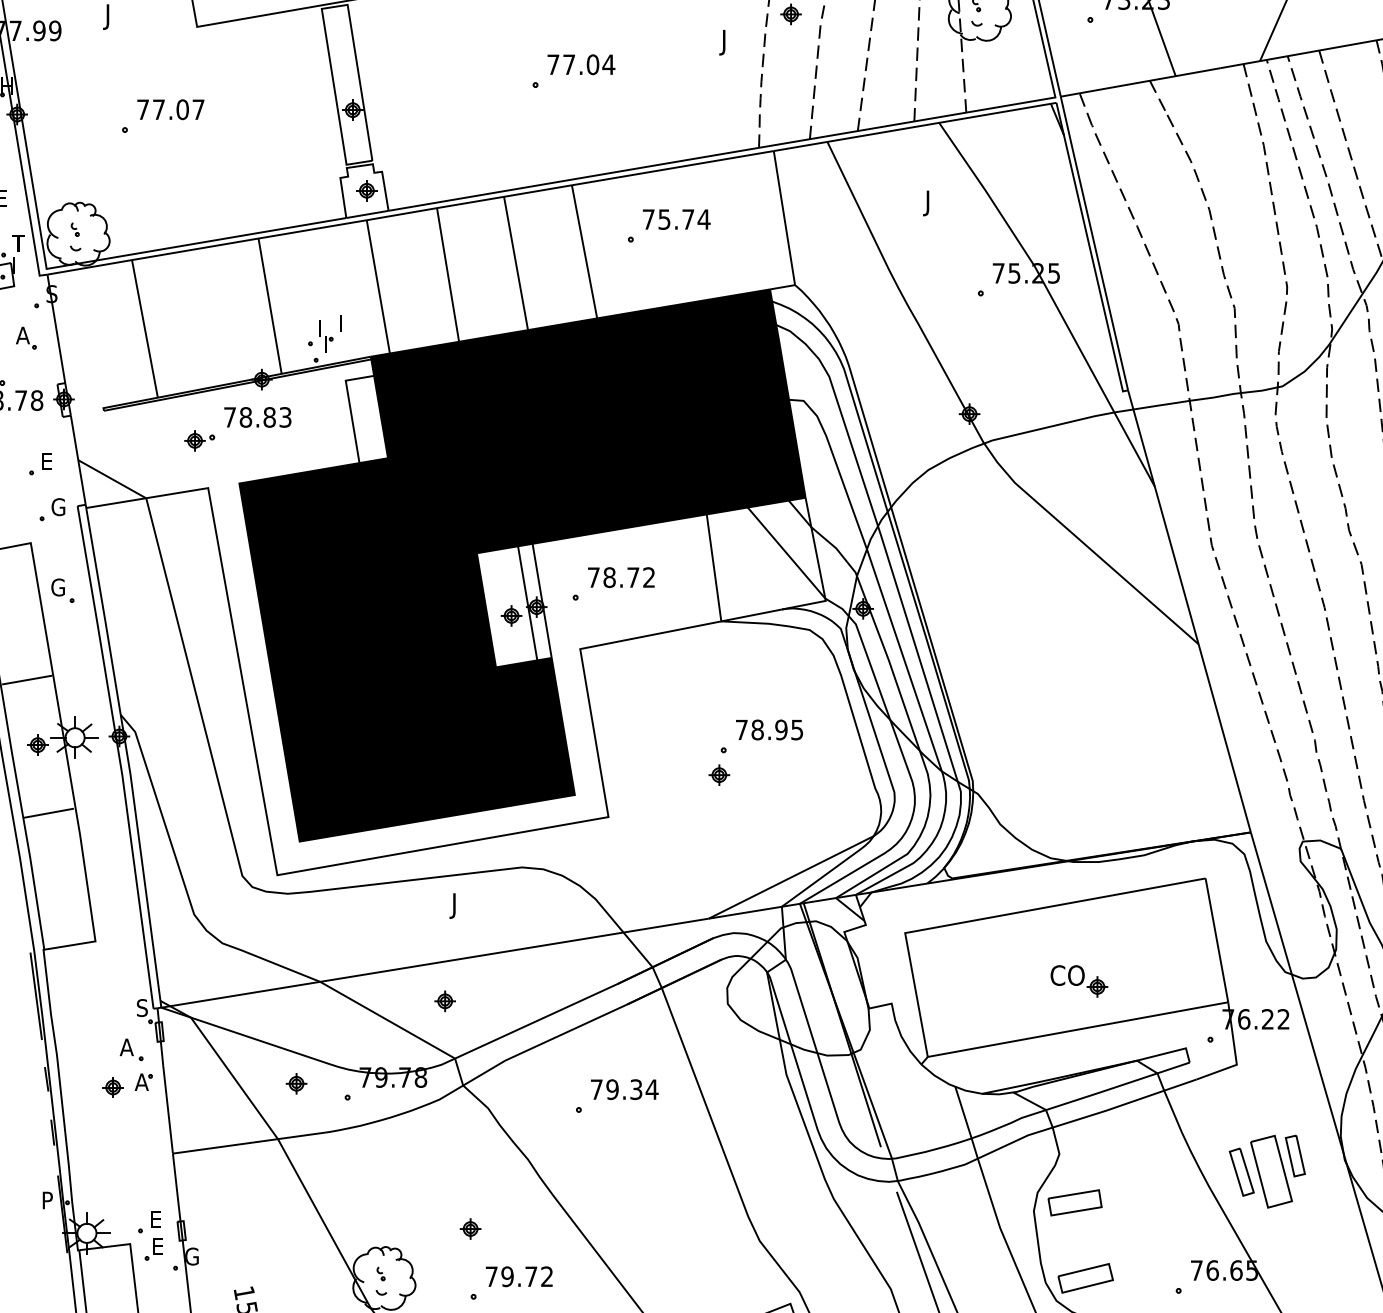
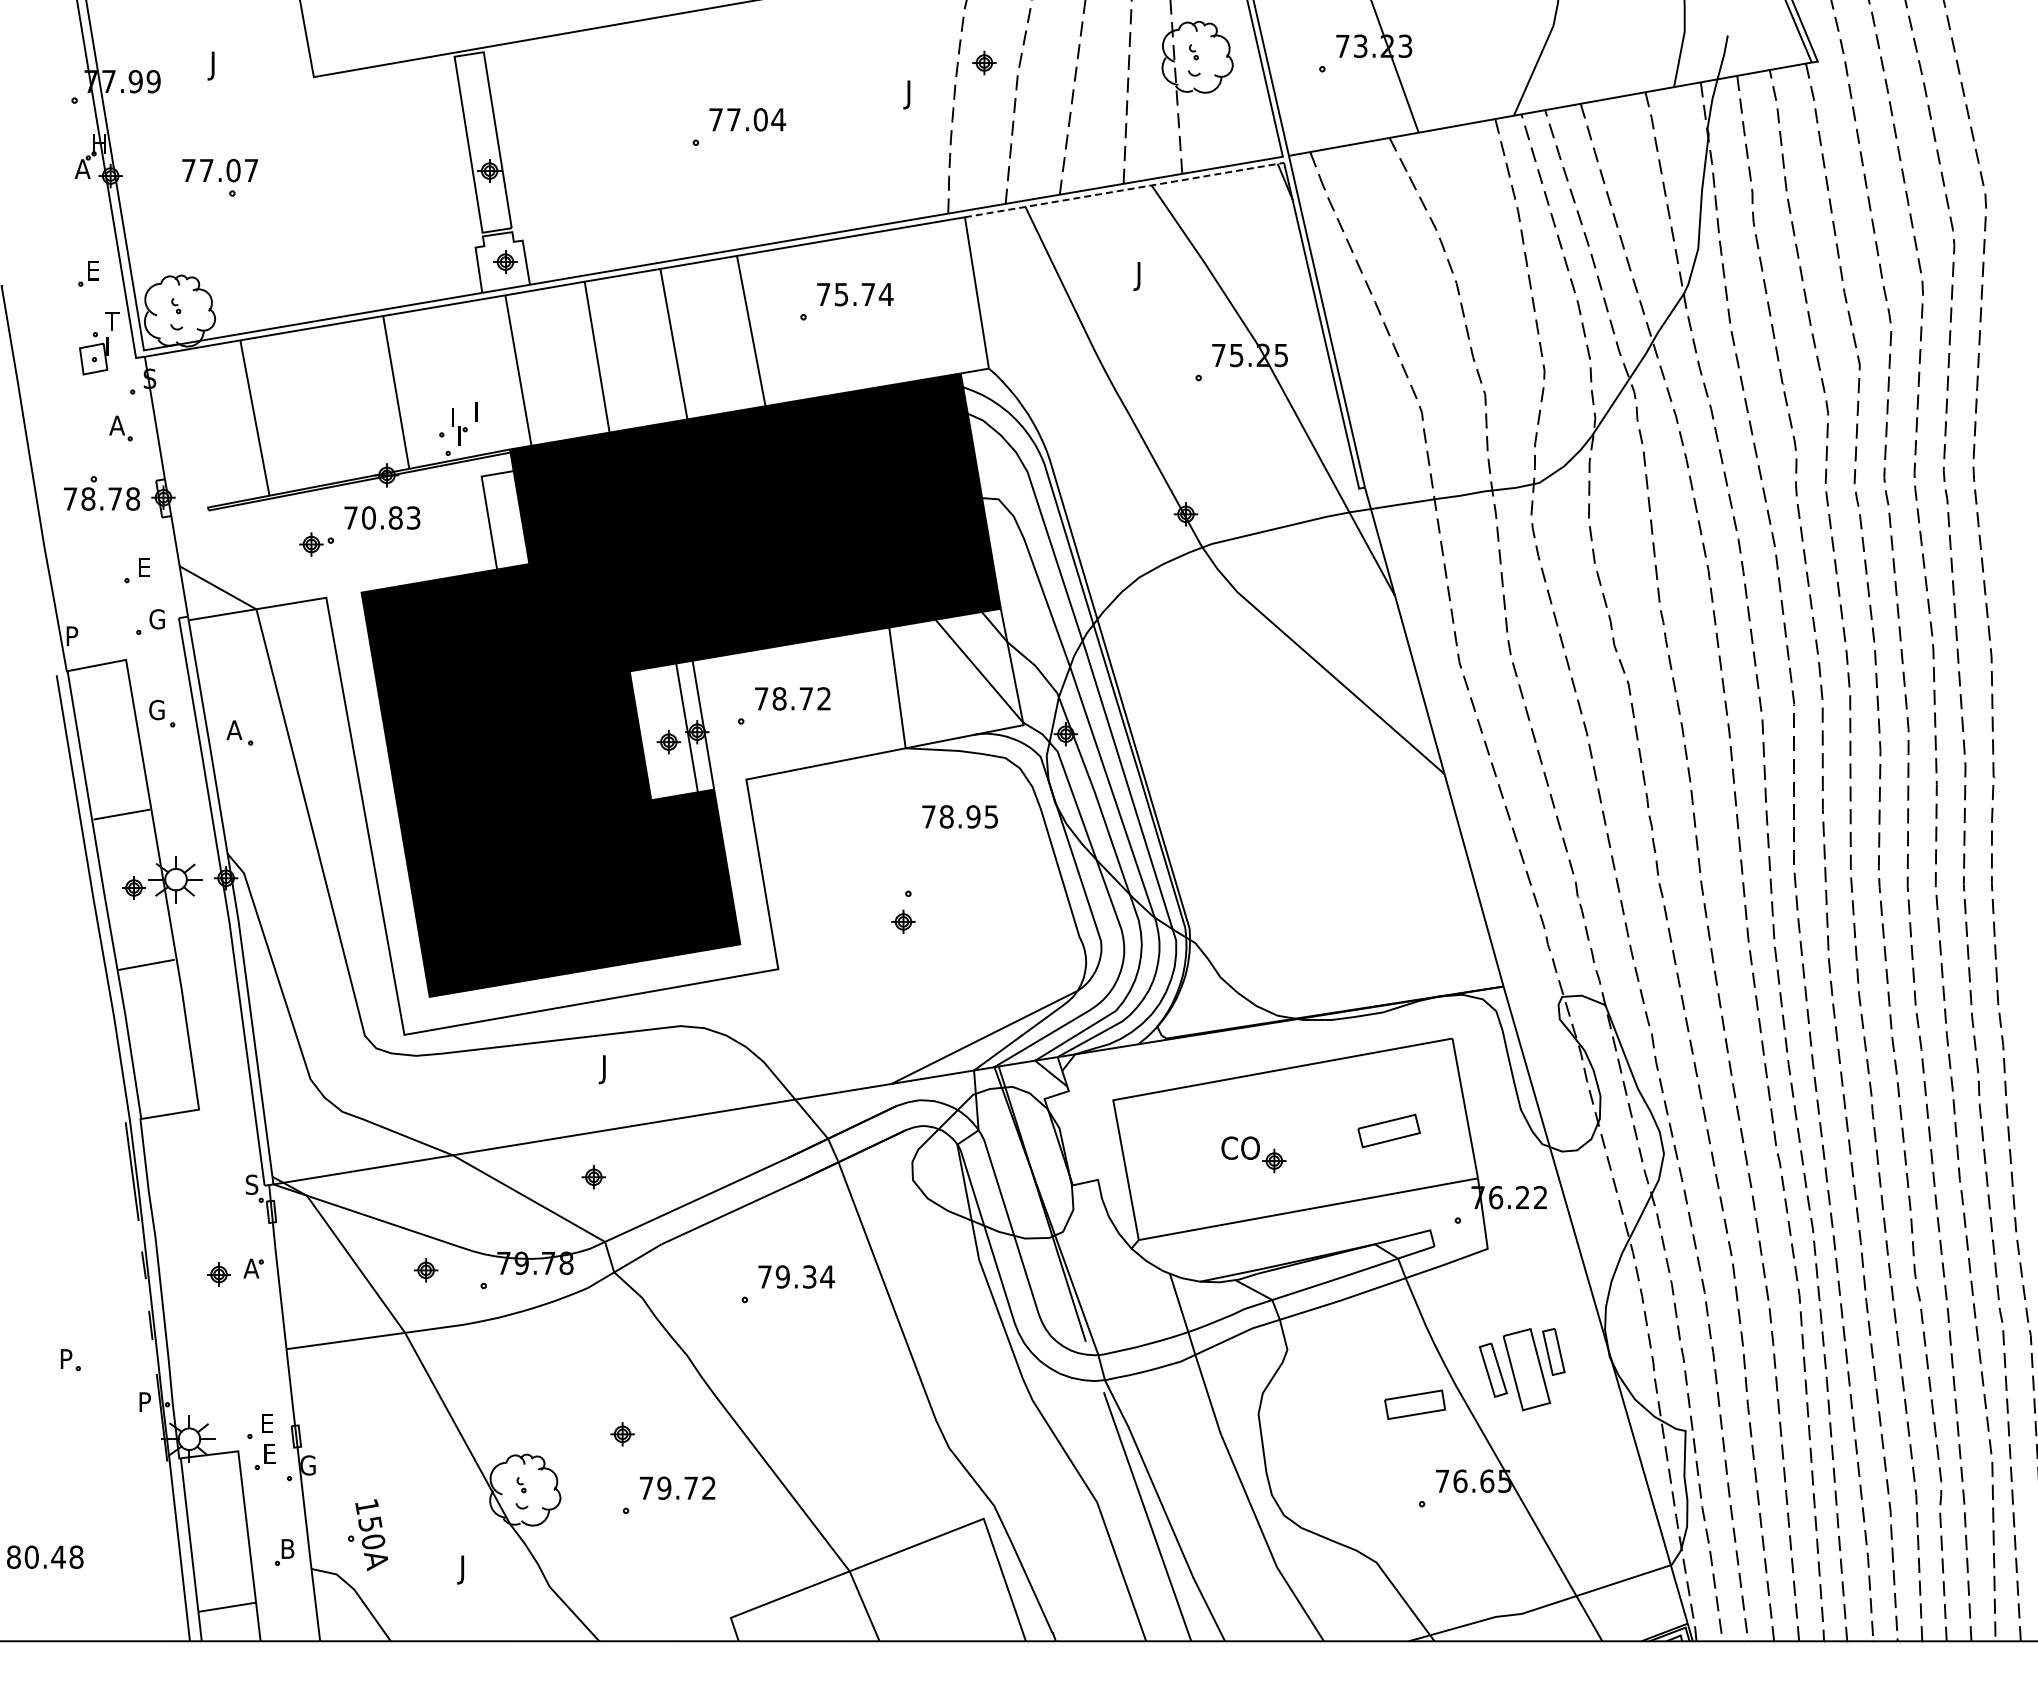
text: (170, 109) -> (219, 170), moved
line: (915, 127) -> (1124, 190), solid -> dashed
text: (245, 416) -> (368, 517), 78.83 -> 70.83
text: (768, 729) -> (959, 816), moved
part: (1078, 981) -> (1253, 1154), moved
part: (131, 1049) -> (239, 732), moved
part: (1074, 1202) -> (1414, 1404), moved
part: (1085, 1277) -> (1388, 1130), moved

